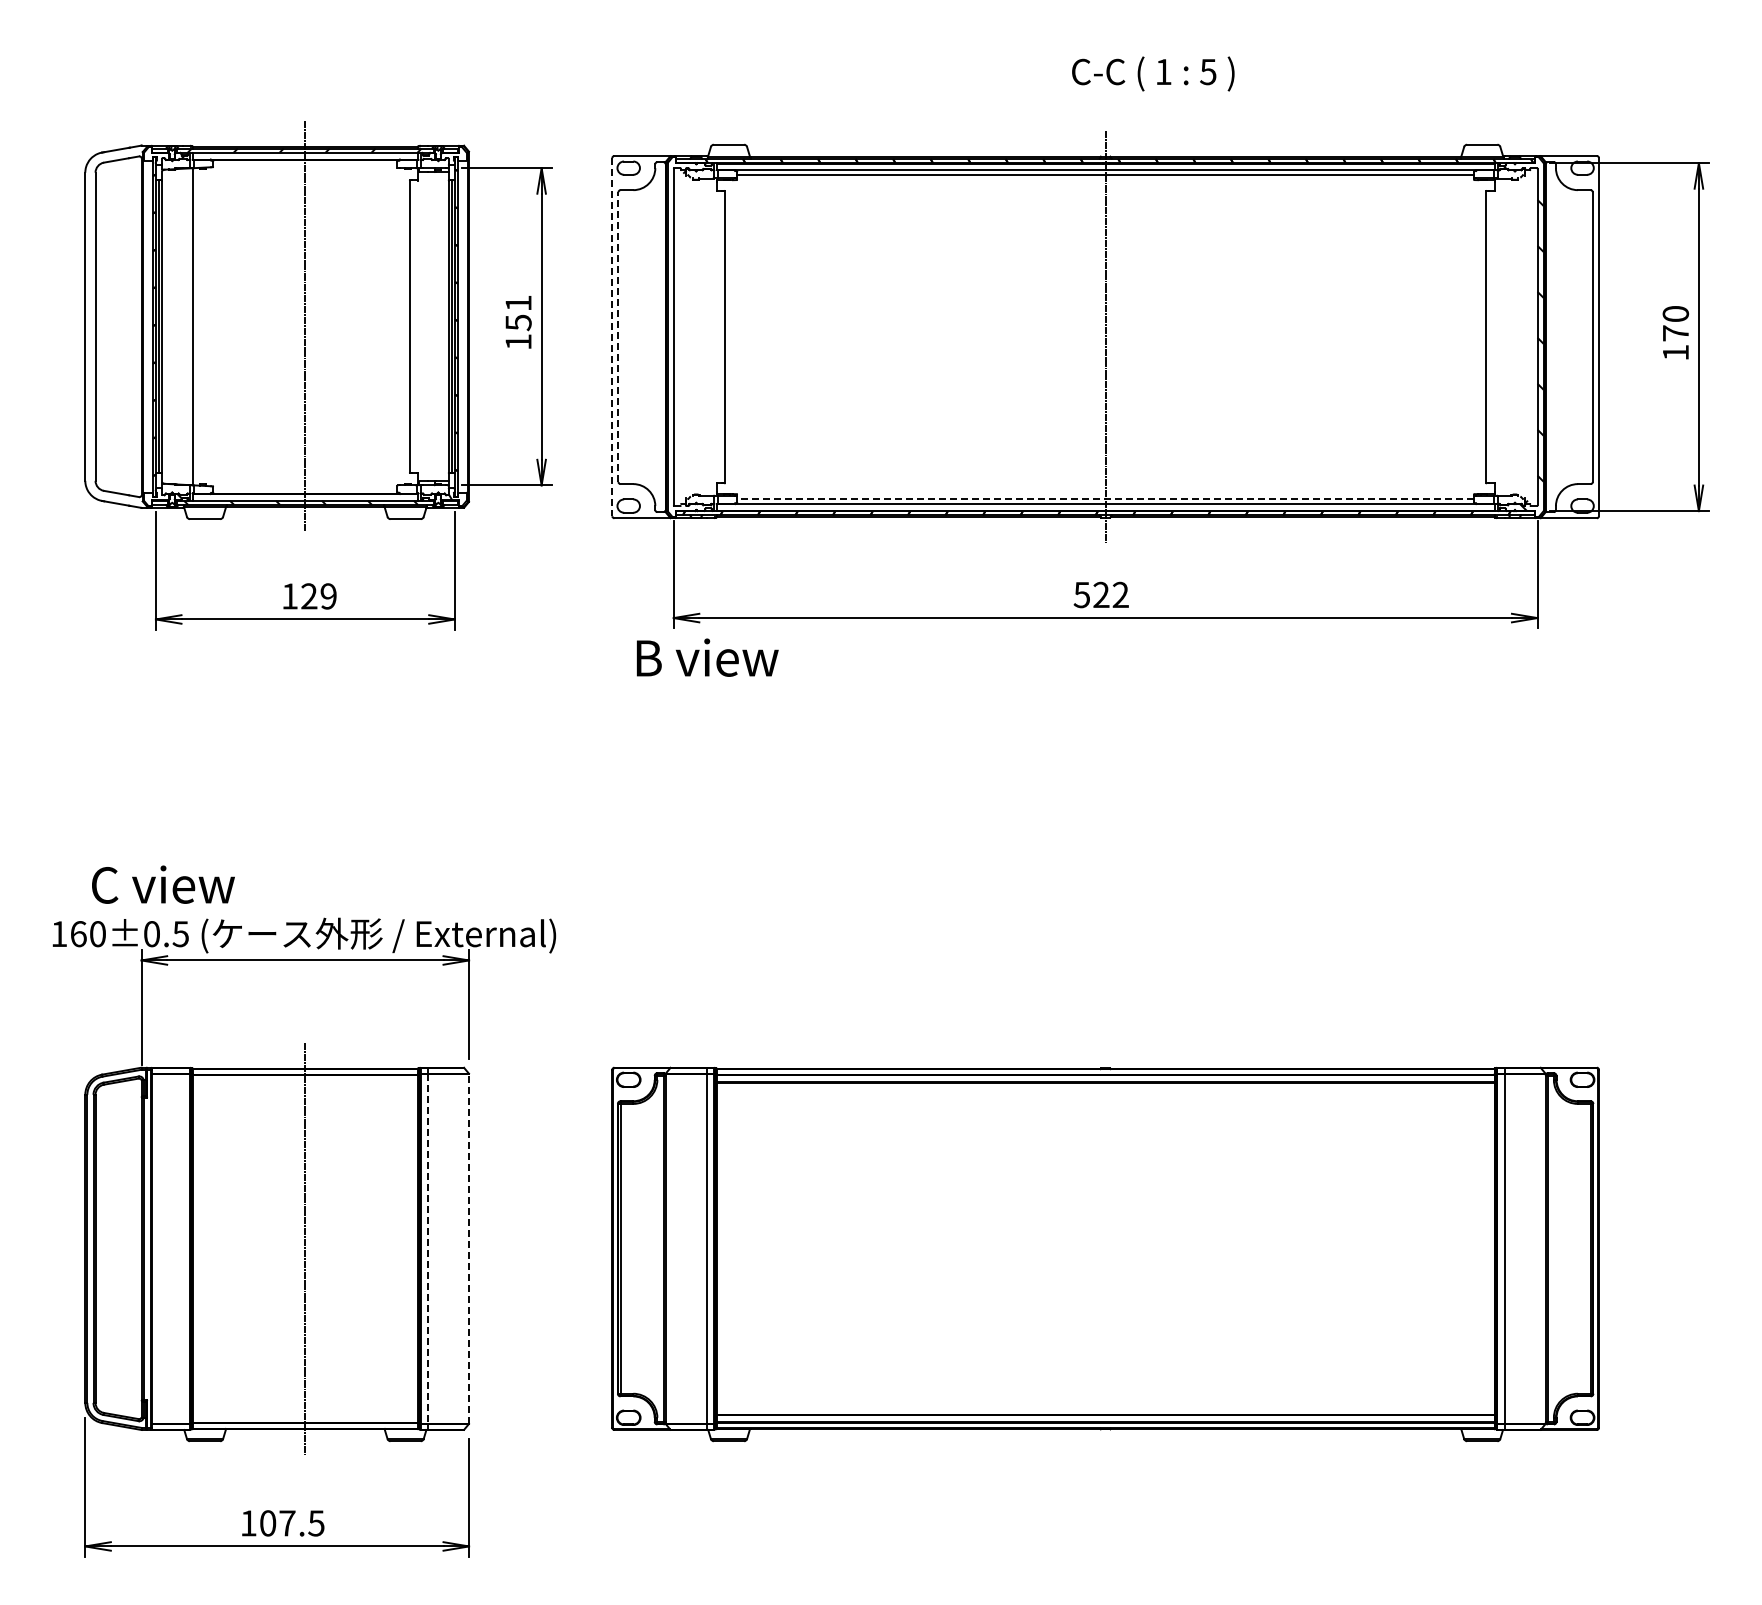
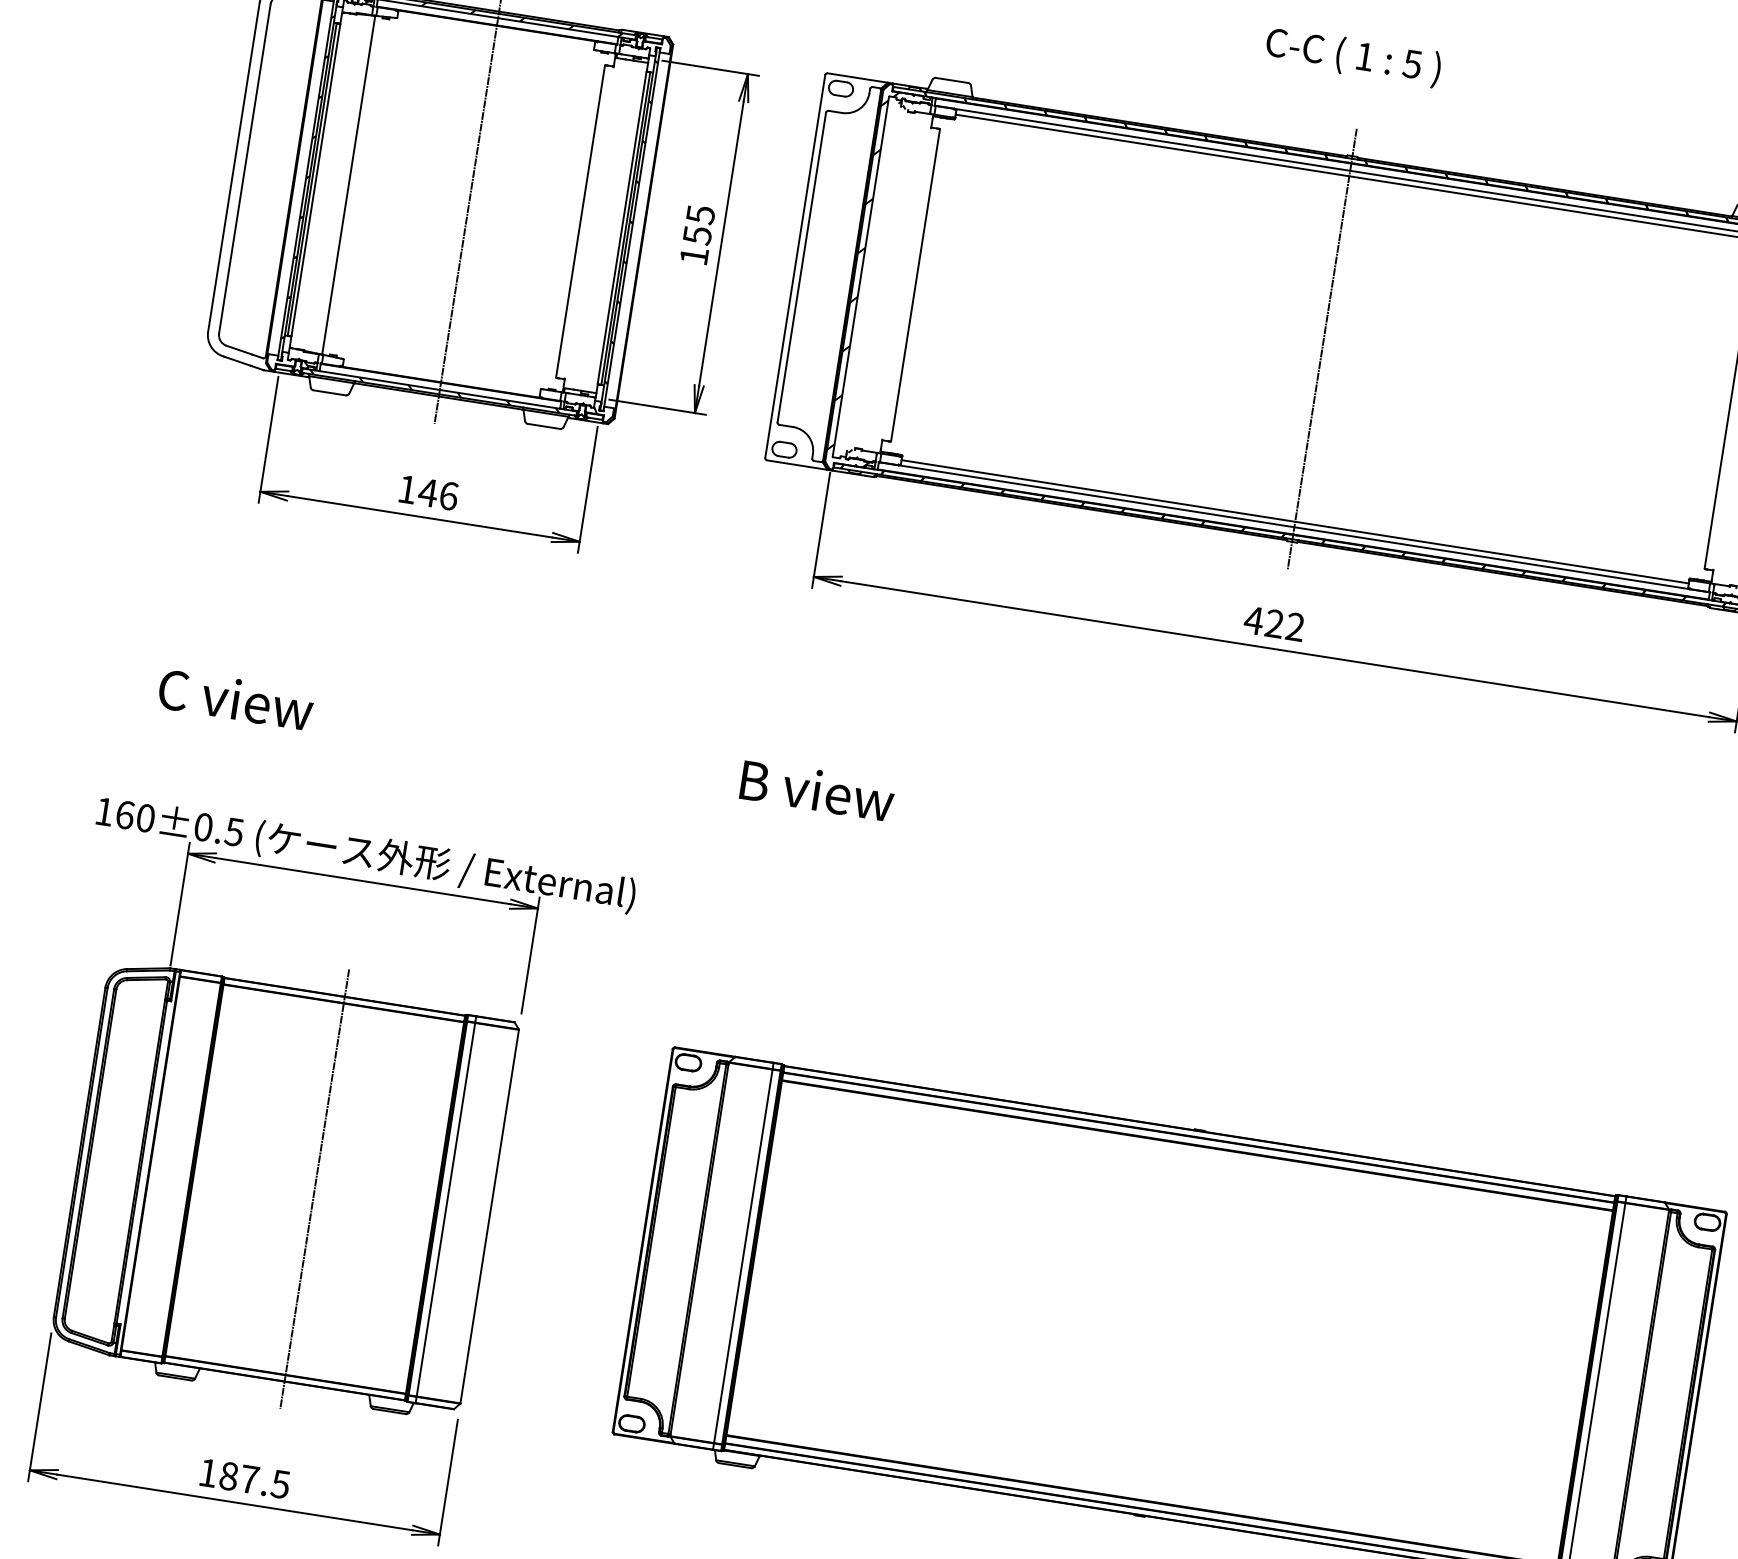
text: (1153, 73) -> (1353, 56), moved
text: (518, 303) -> (700, 214), 151 -> 155
line: (612, 337) -> (795, 266), dashed -> solid
line: (618, 337) -> (801, 267), dashed -> solid
hatch: (687, 337) -> (875, 279), added
line: (1105, 498) -> (1295, 521), dashed -> solid
text: (1081, 595) -> (1253, 621), 522 -> 422
text: (318, 596) -> (437, 494), 129 -> 146
text: (707, 657) -> (817, 790), moved
text: (163, 884) -> (236, 699), moved
line: (428, 1248) -> (446, 1209), dashed -> solid
line: (469, 1248) -> (490, 1216), dashed -> solid
text: (268, 1523) -> (229, 1476), 107.5 -> 187.5

